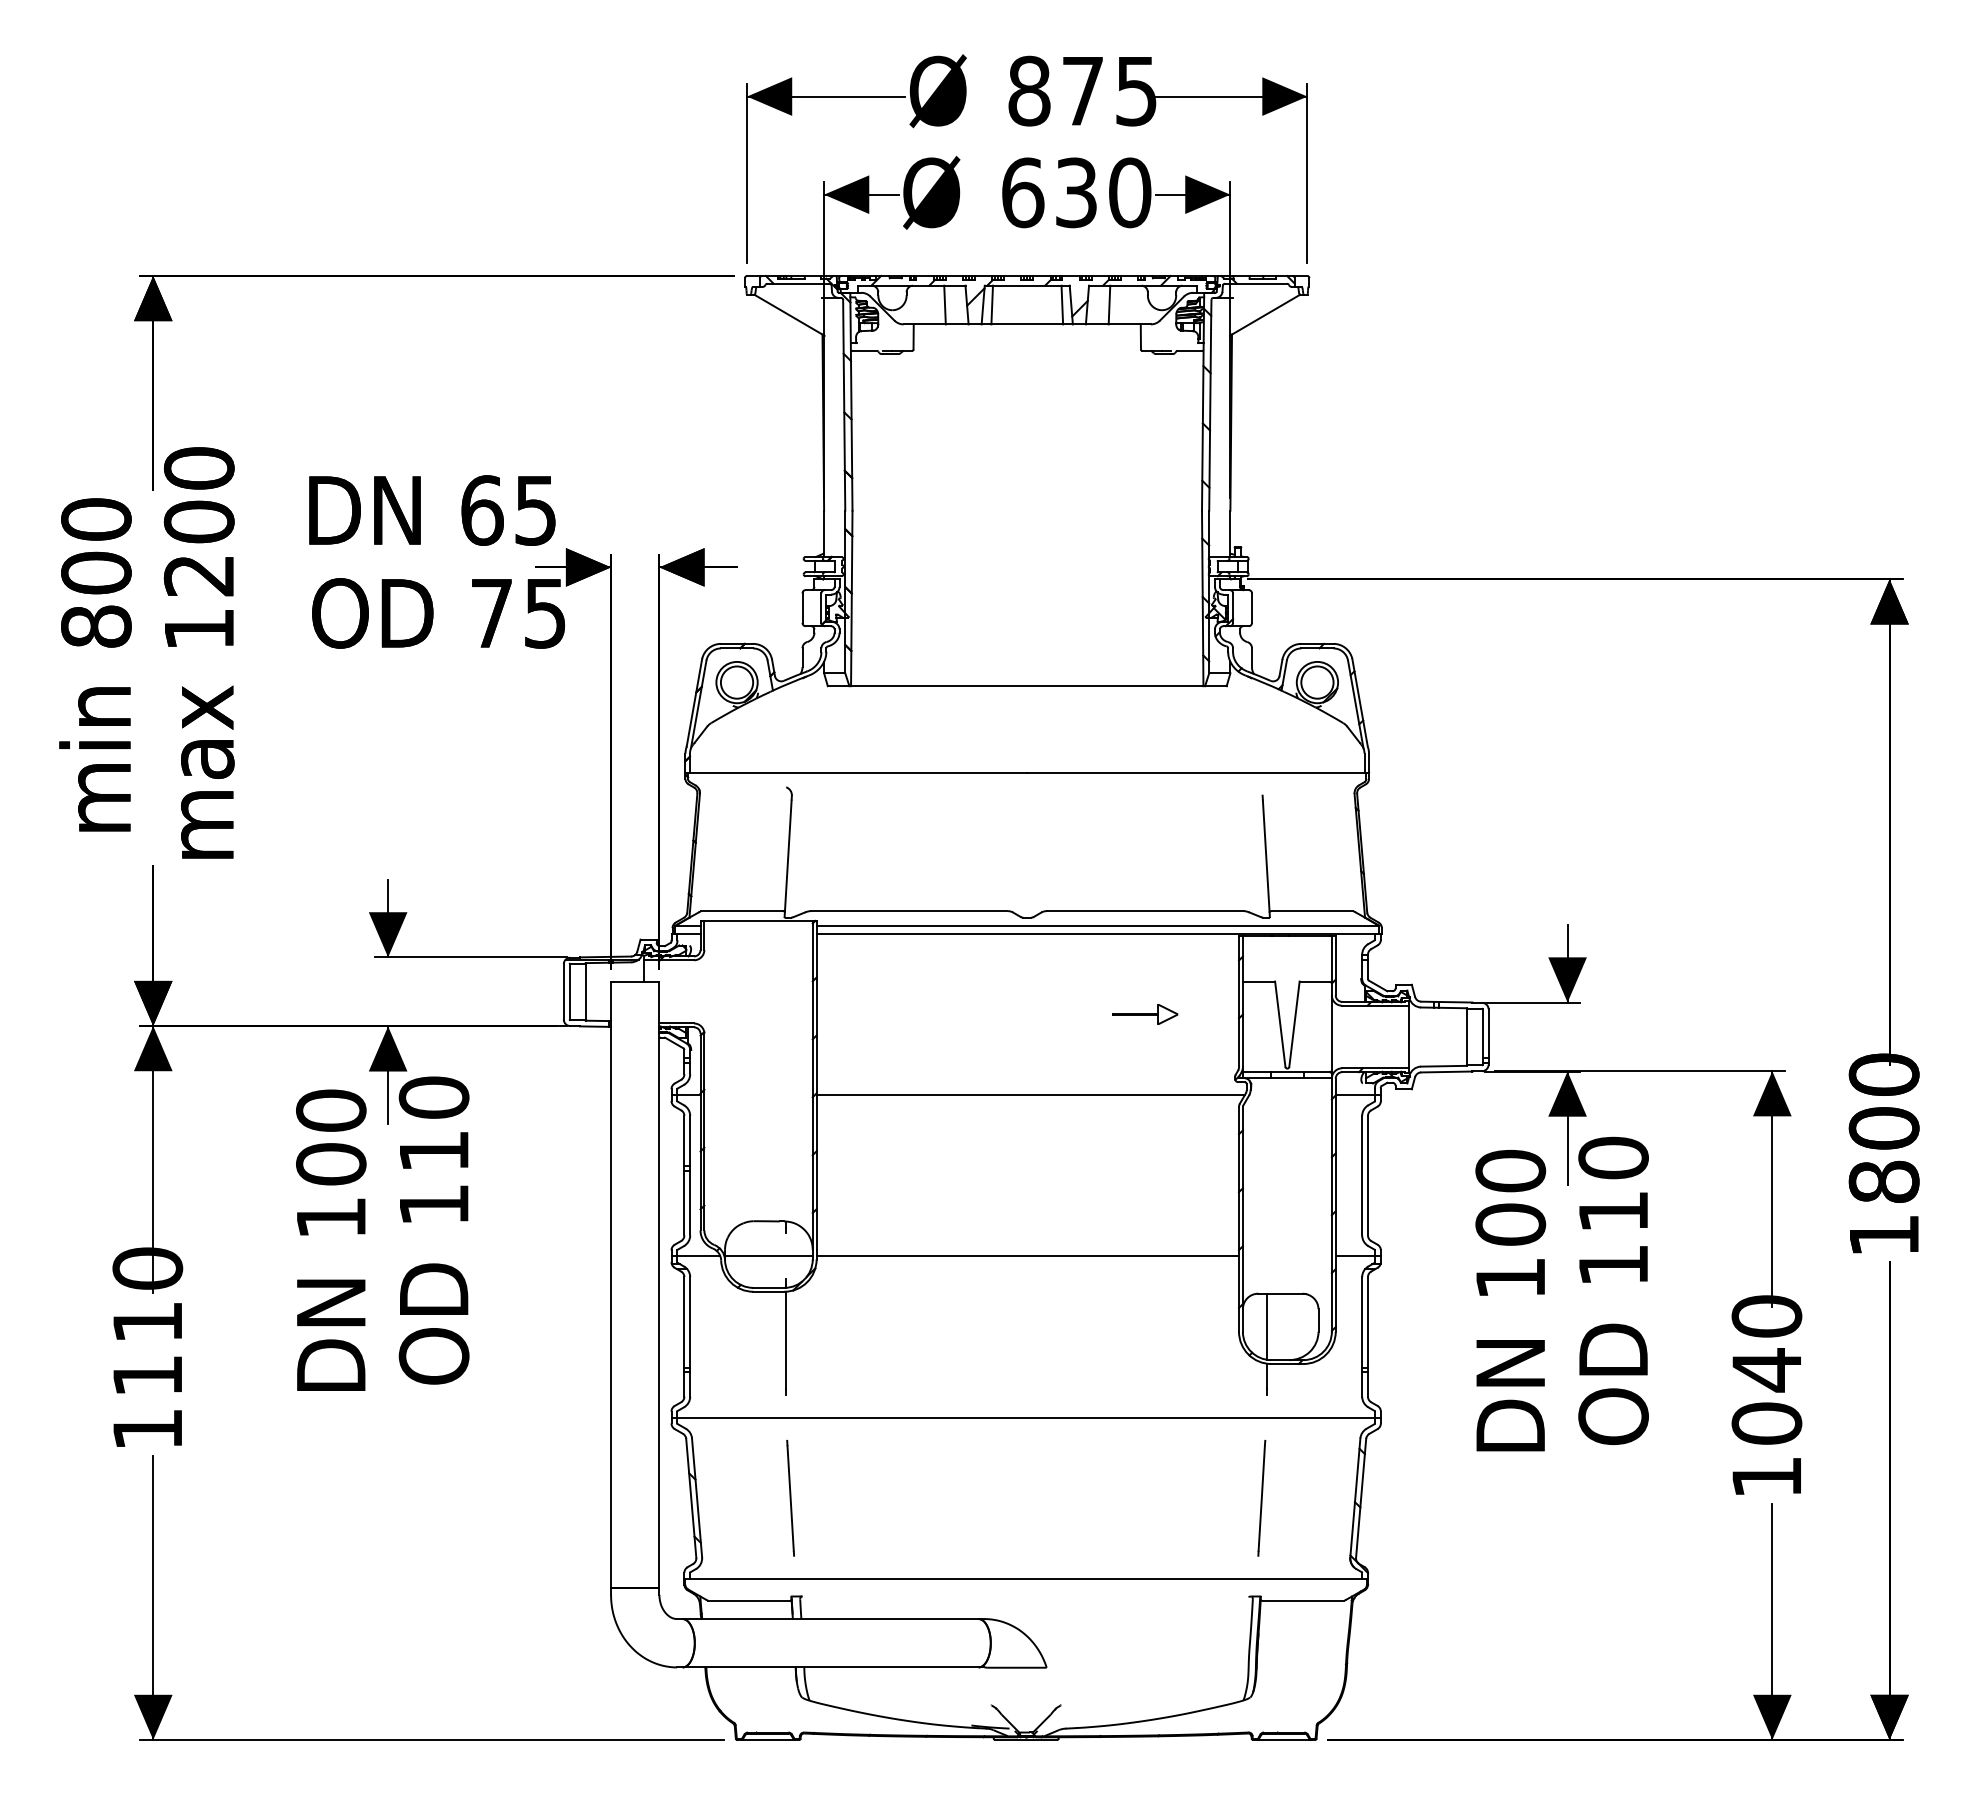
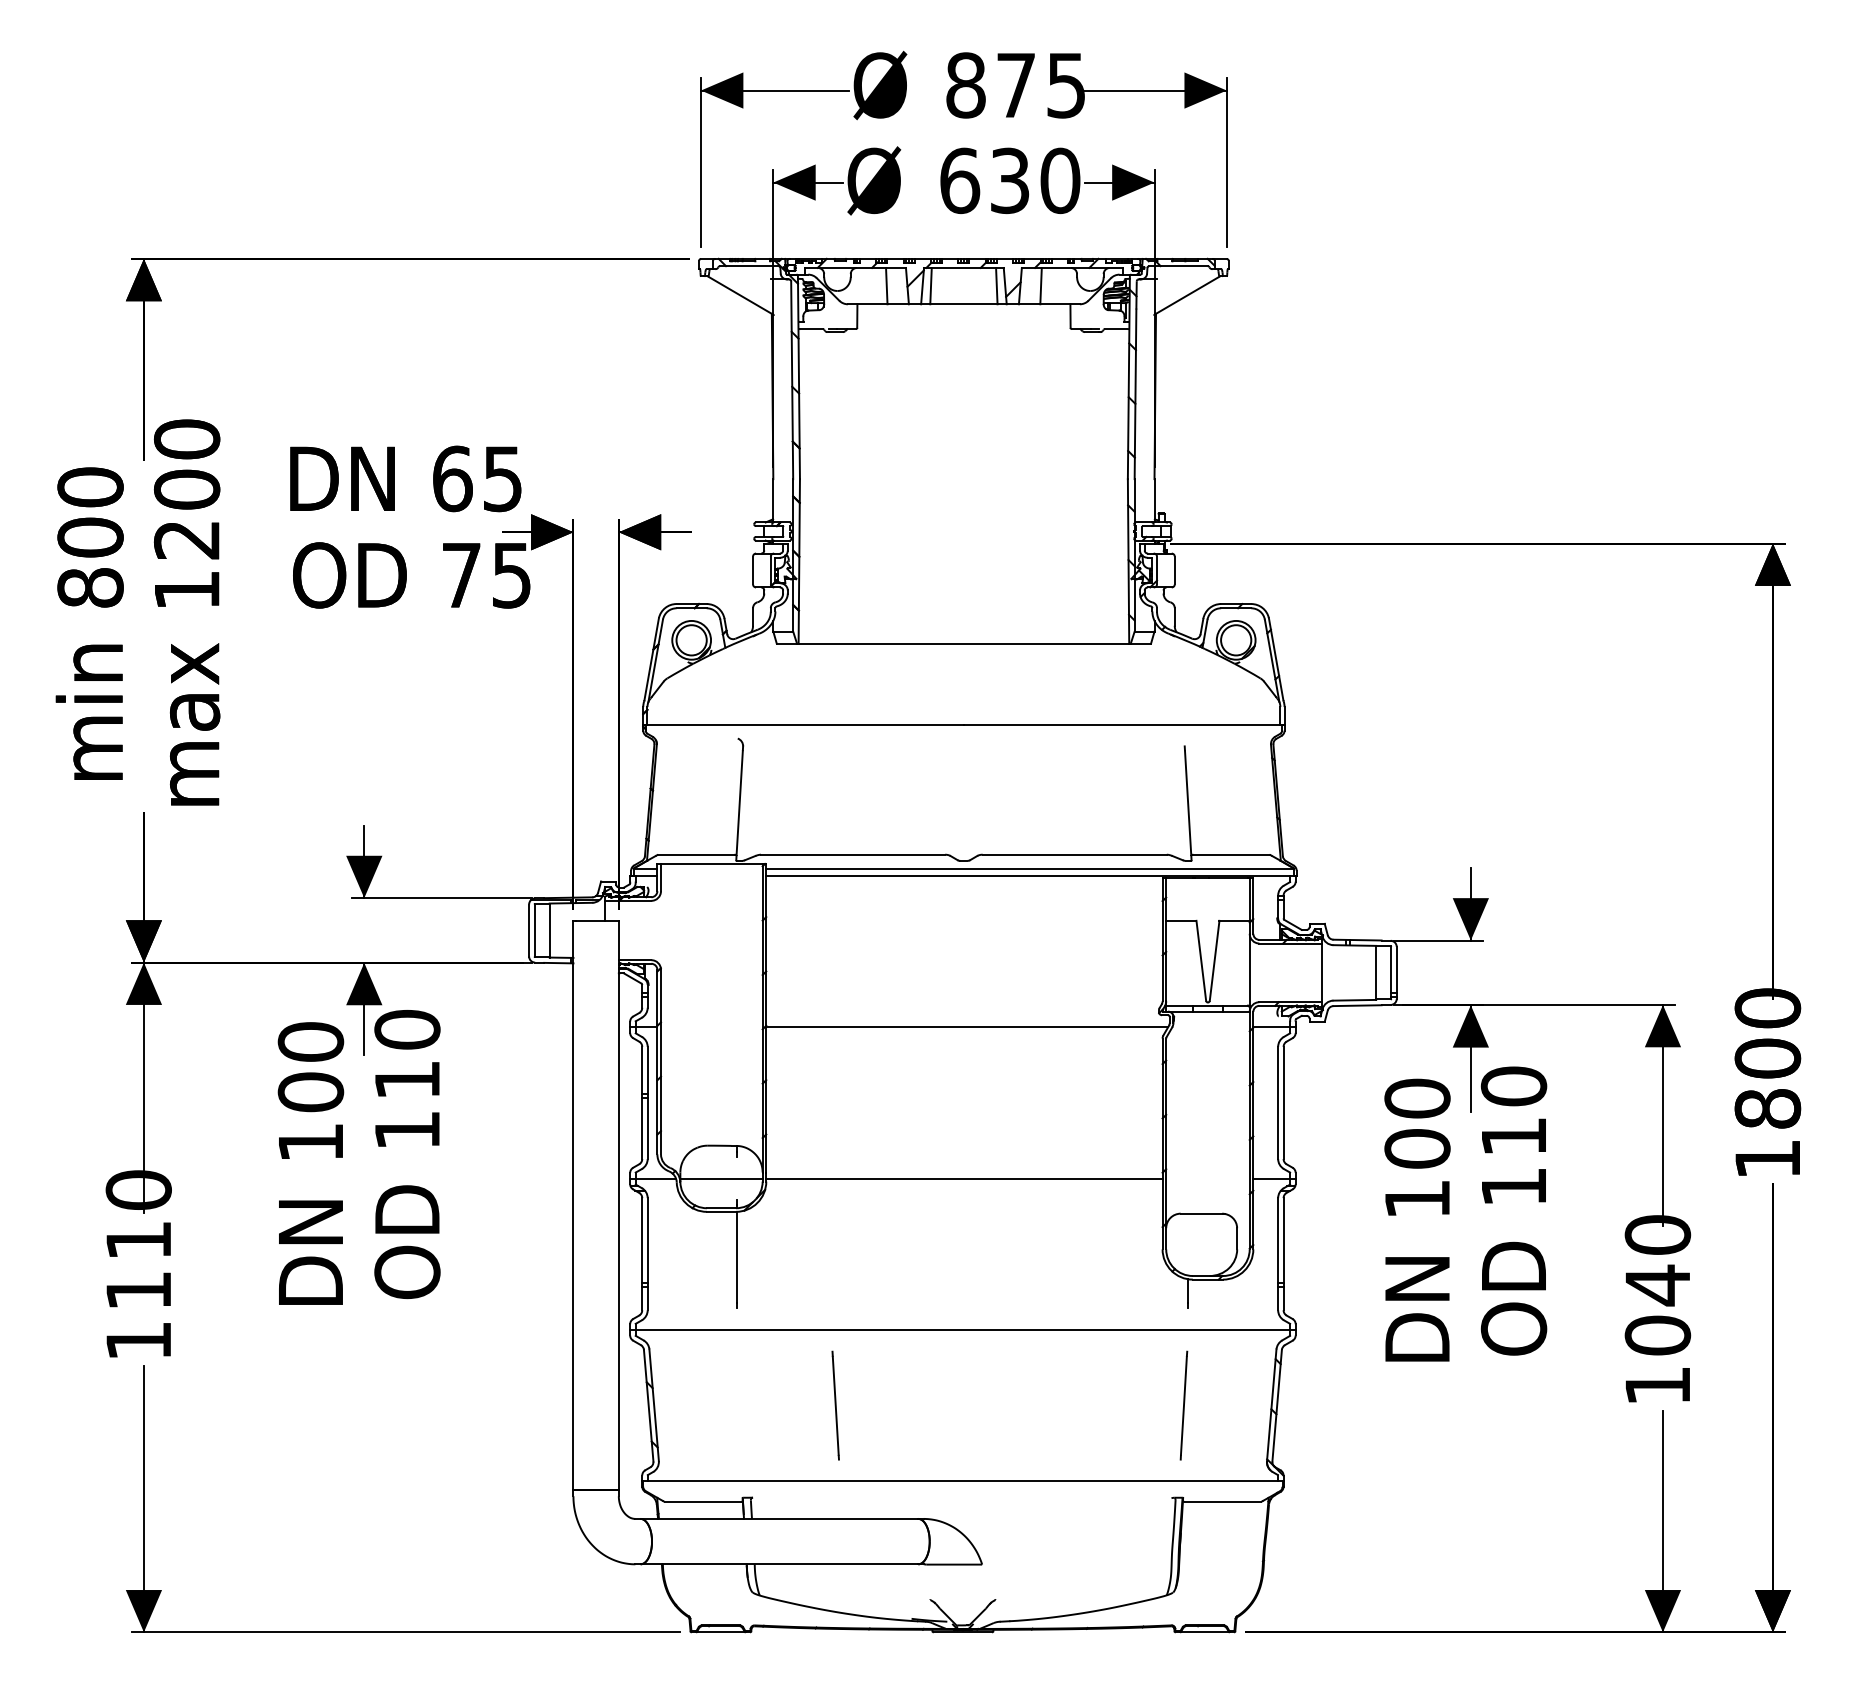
part: (1145, 1014) -> (1074, 951), removed
line: (1266, 1326) -> (1188, 1244), removed
line: (790, 1498) -> (835, 1405), moved

